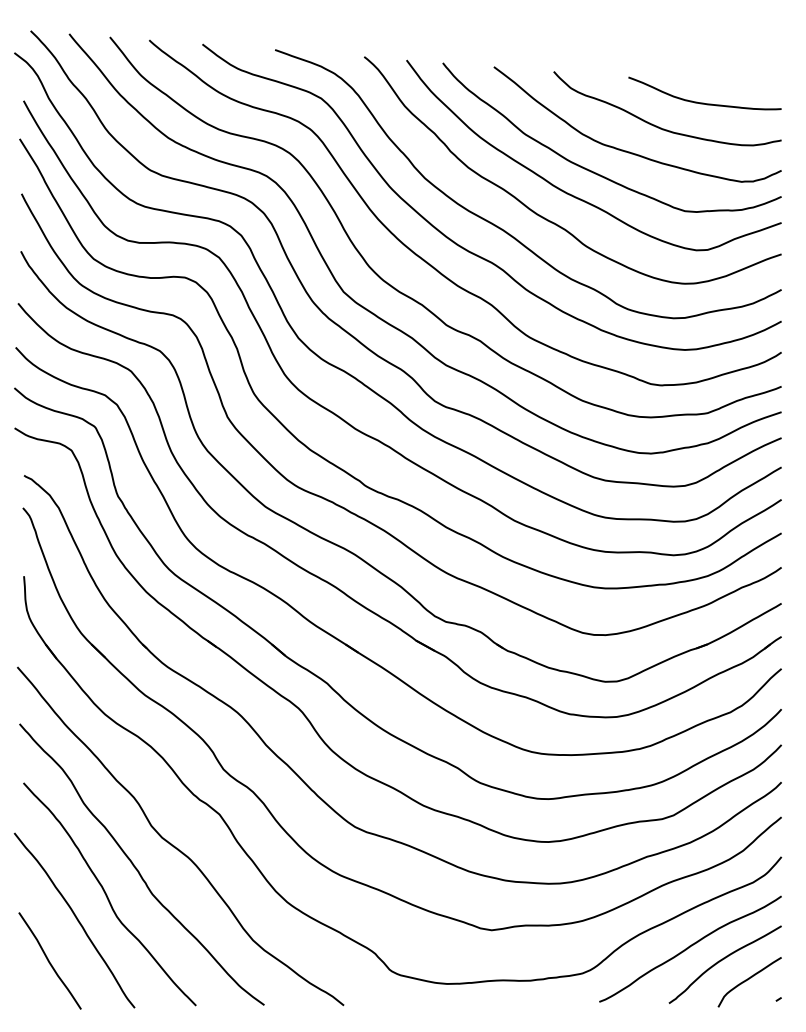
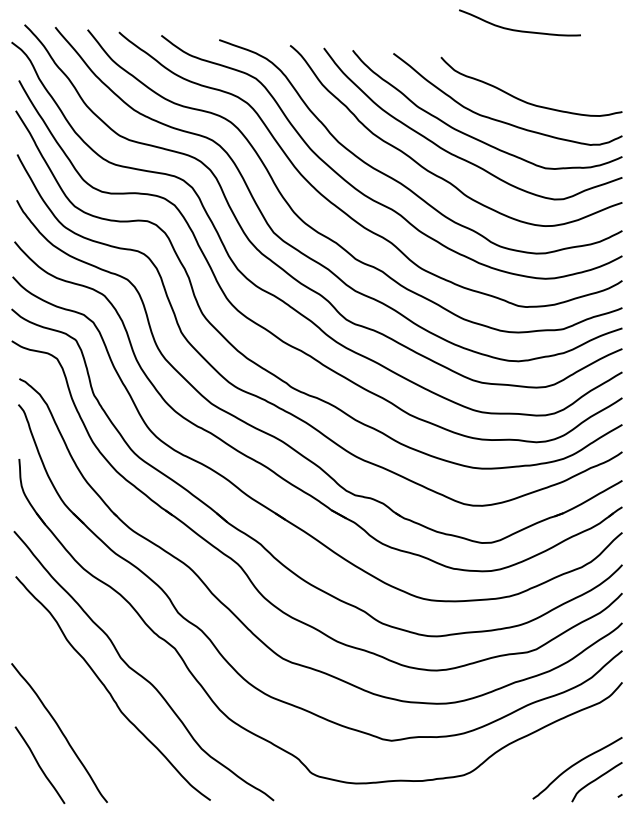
curve: (703, 102) -> (518, 30), moved
curve: (107, 894) -> (85, 712), removed
curve: (690, 947) -> (549, 754), removed

